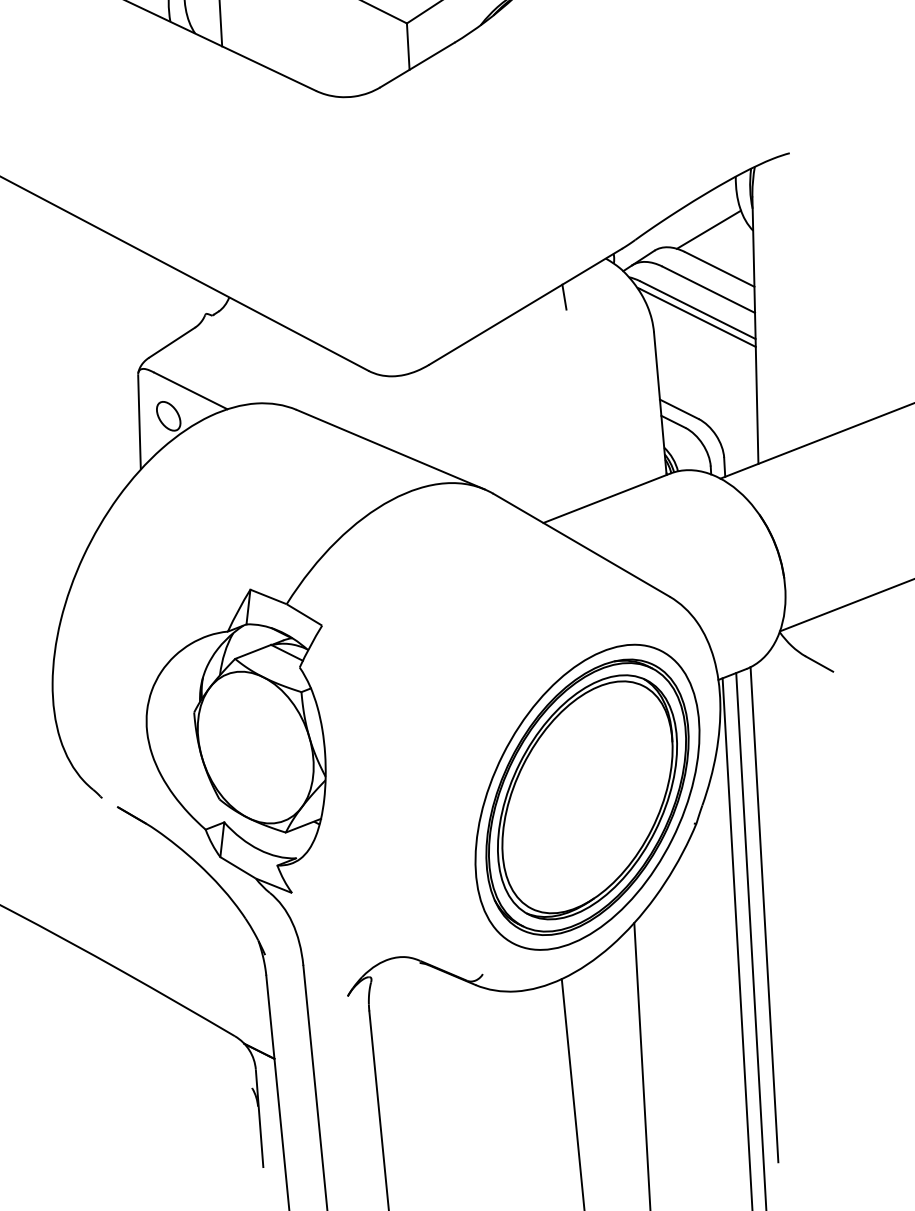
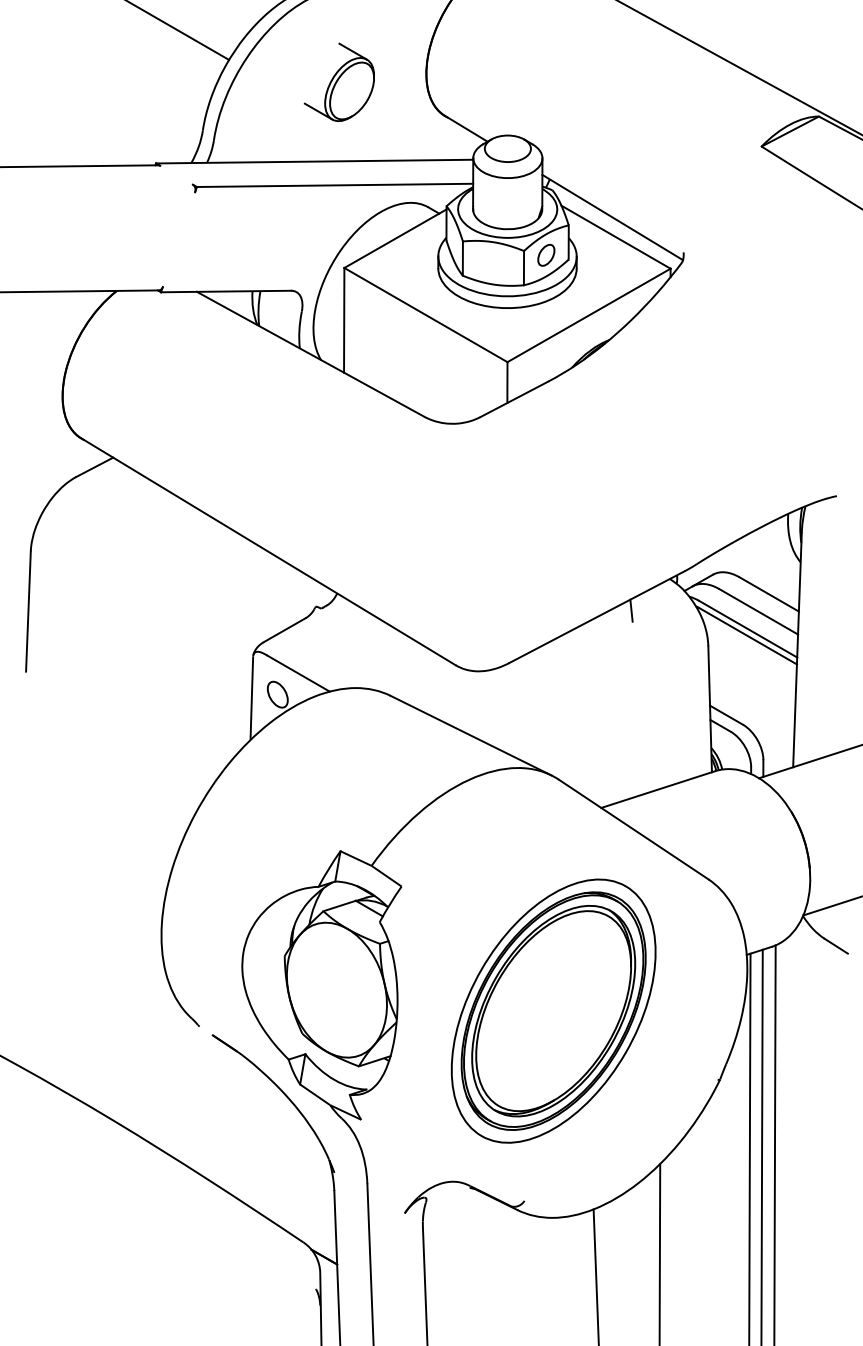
line: (708, 230) -> (761, 559), removed
part: (587, 796) -> (553, 1010), moved

